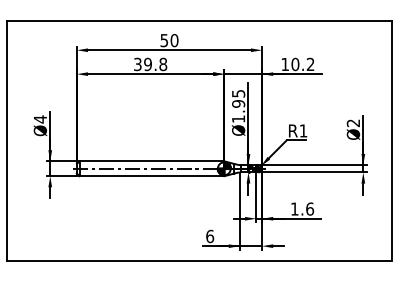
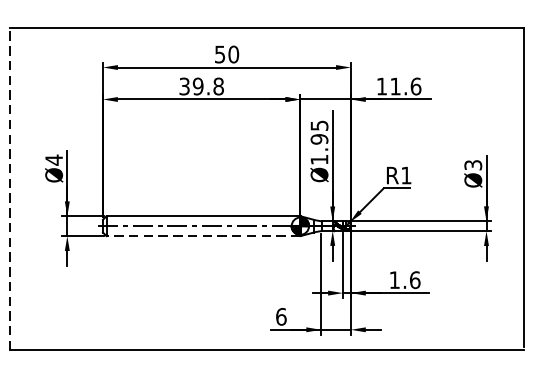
text: (302, 64) -> (405, 86), 10.2 -> 11.6
text: (353, 122) -> (473, 164), Ø2 -> Ø3
line: (7, 140) -> (10, 188), solid -> dashed
line: (151, 176) -> (202, 236), solid -> dashed

